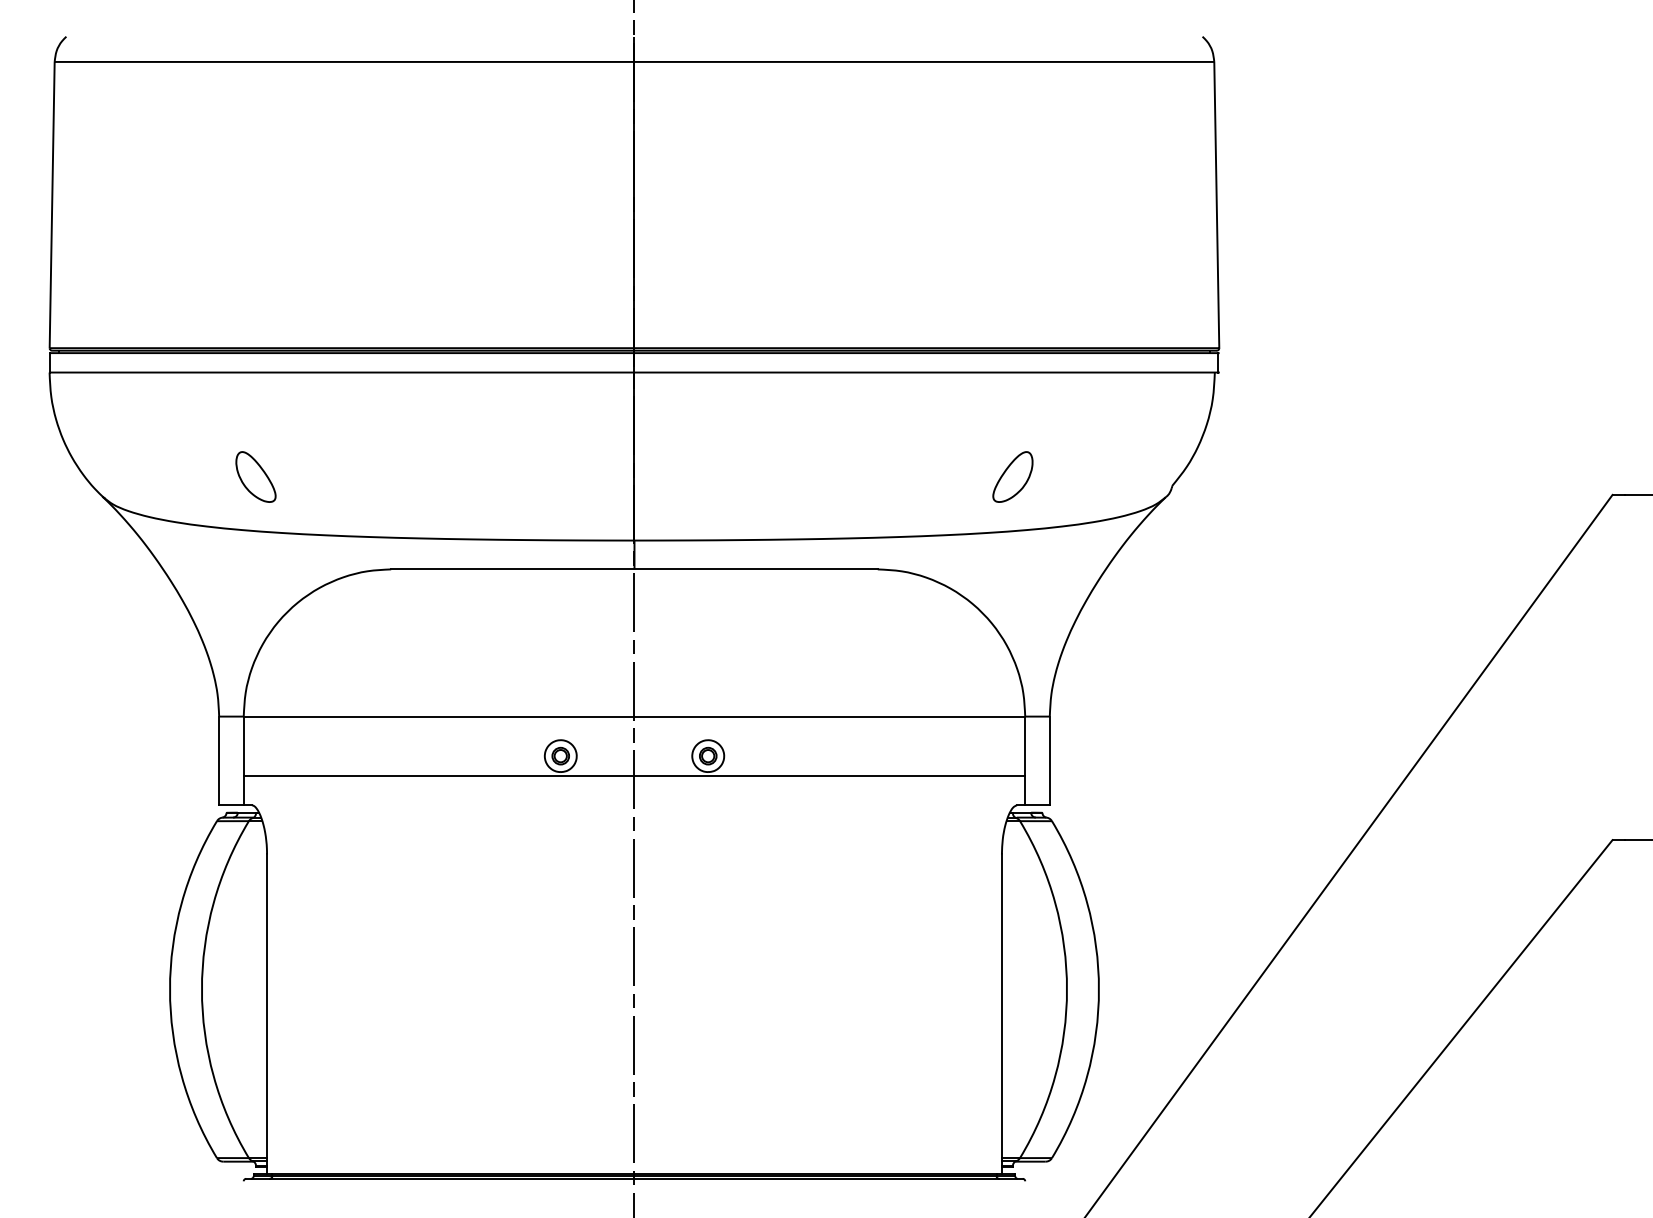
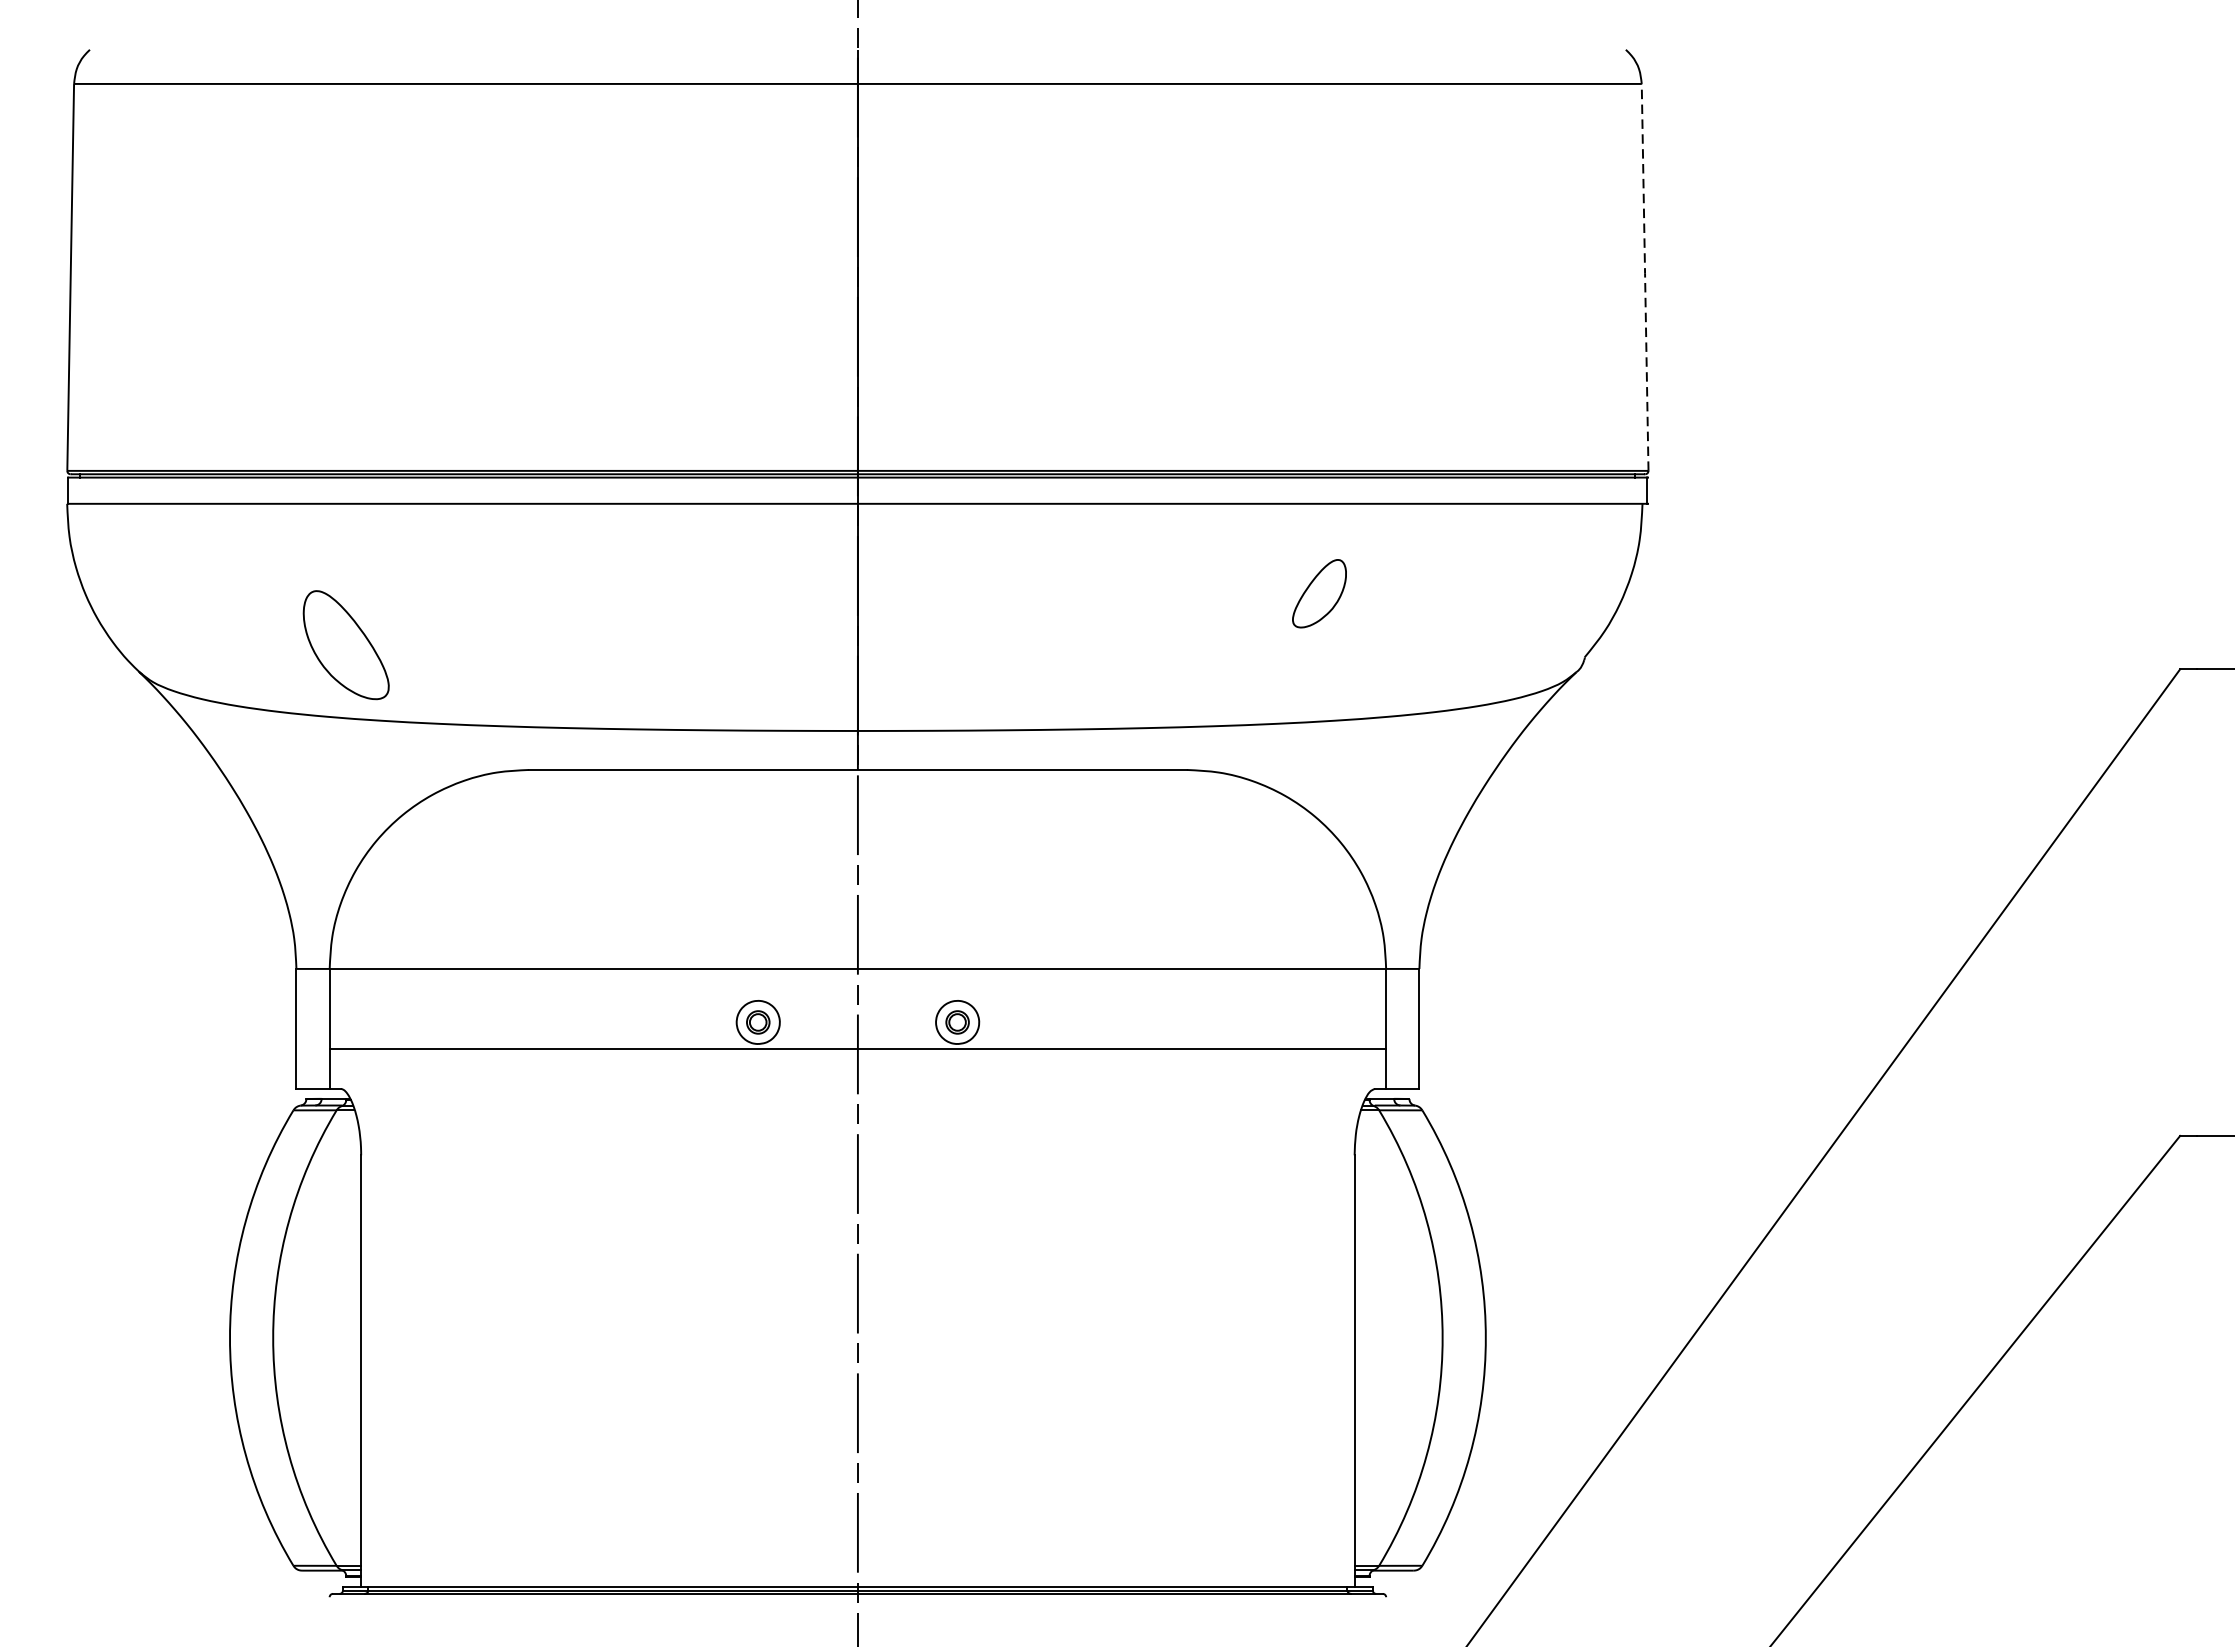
line: (1216, 204) -> (1644, 276), solid -> dashed
part: (255, 476) -> (345, 644), size x1.6
part: (1012, 476) -> (1318, 593), moved

